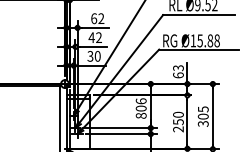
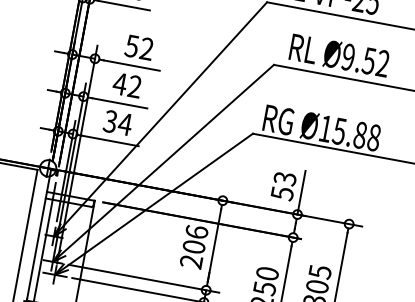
text: (94, 18) -> (132, 46), 62 -> 52
text: (97, 56) -> (124, 124), 30 -> 34
text: (178, 75) -> (282, 193), 63 -> 53
text: (140, 115) -> (189, 260), 806 -> 206

